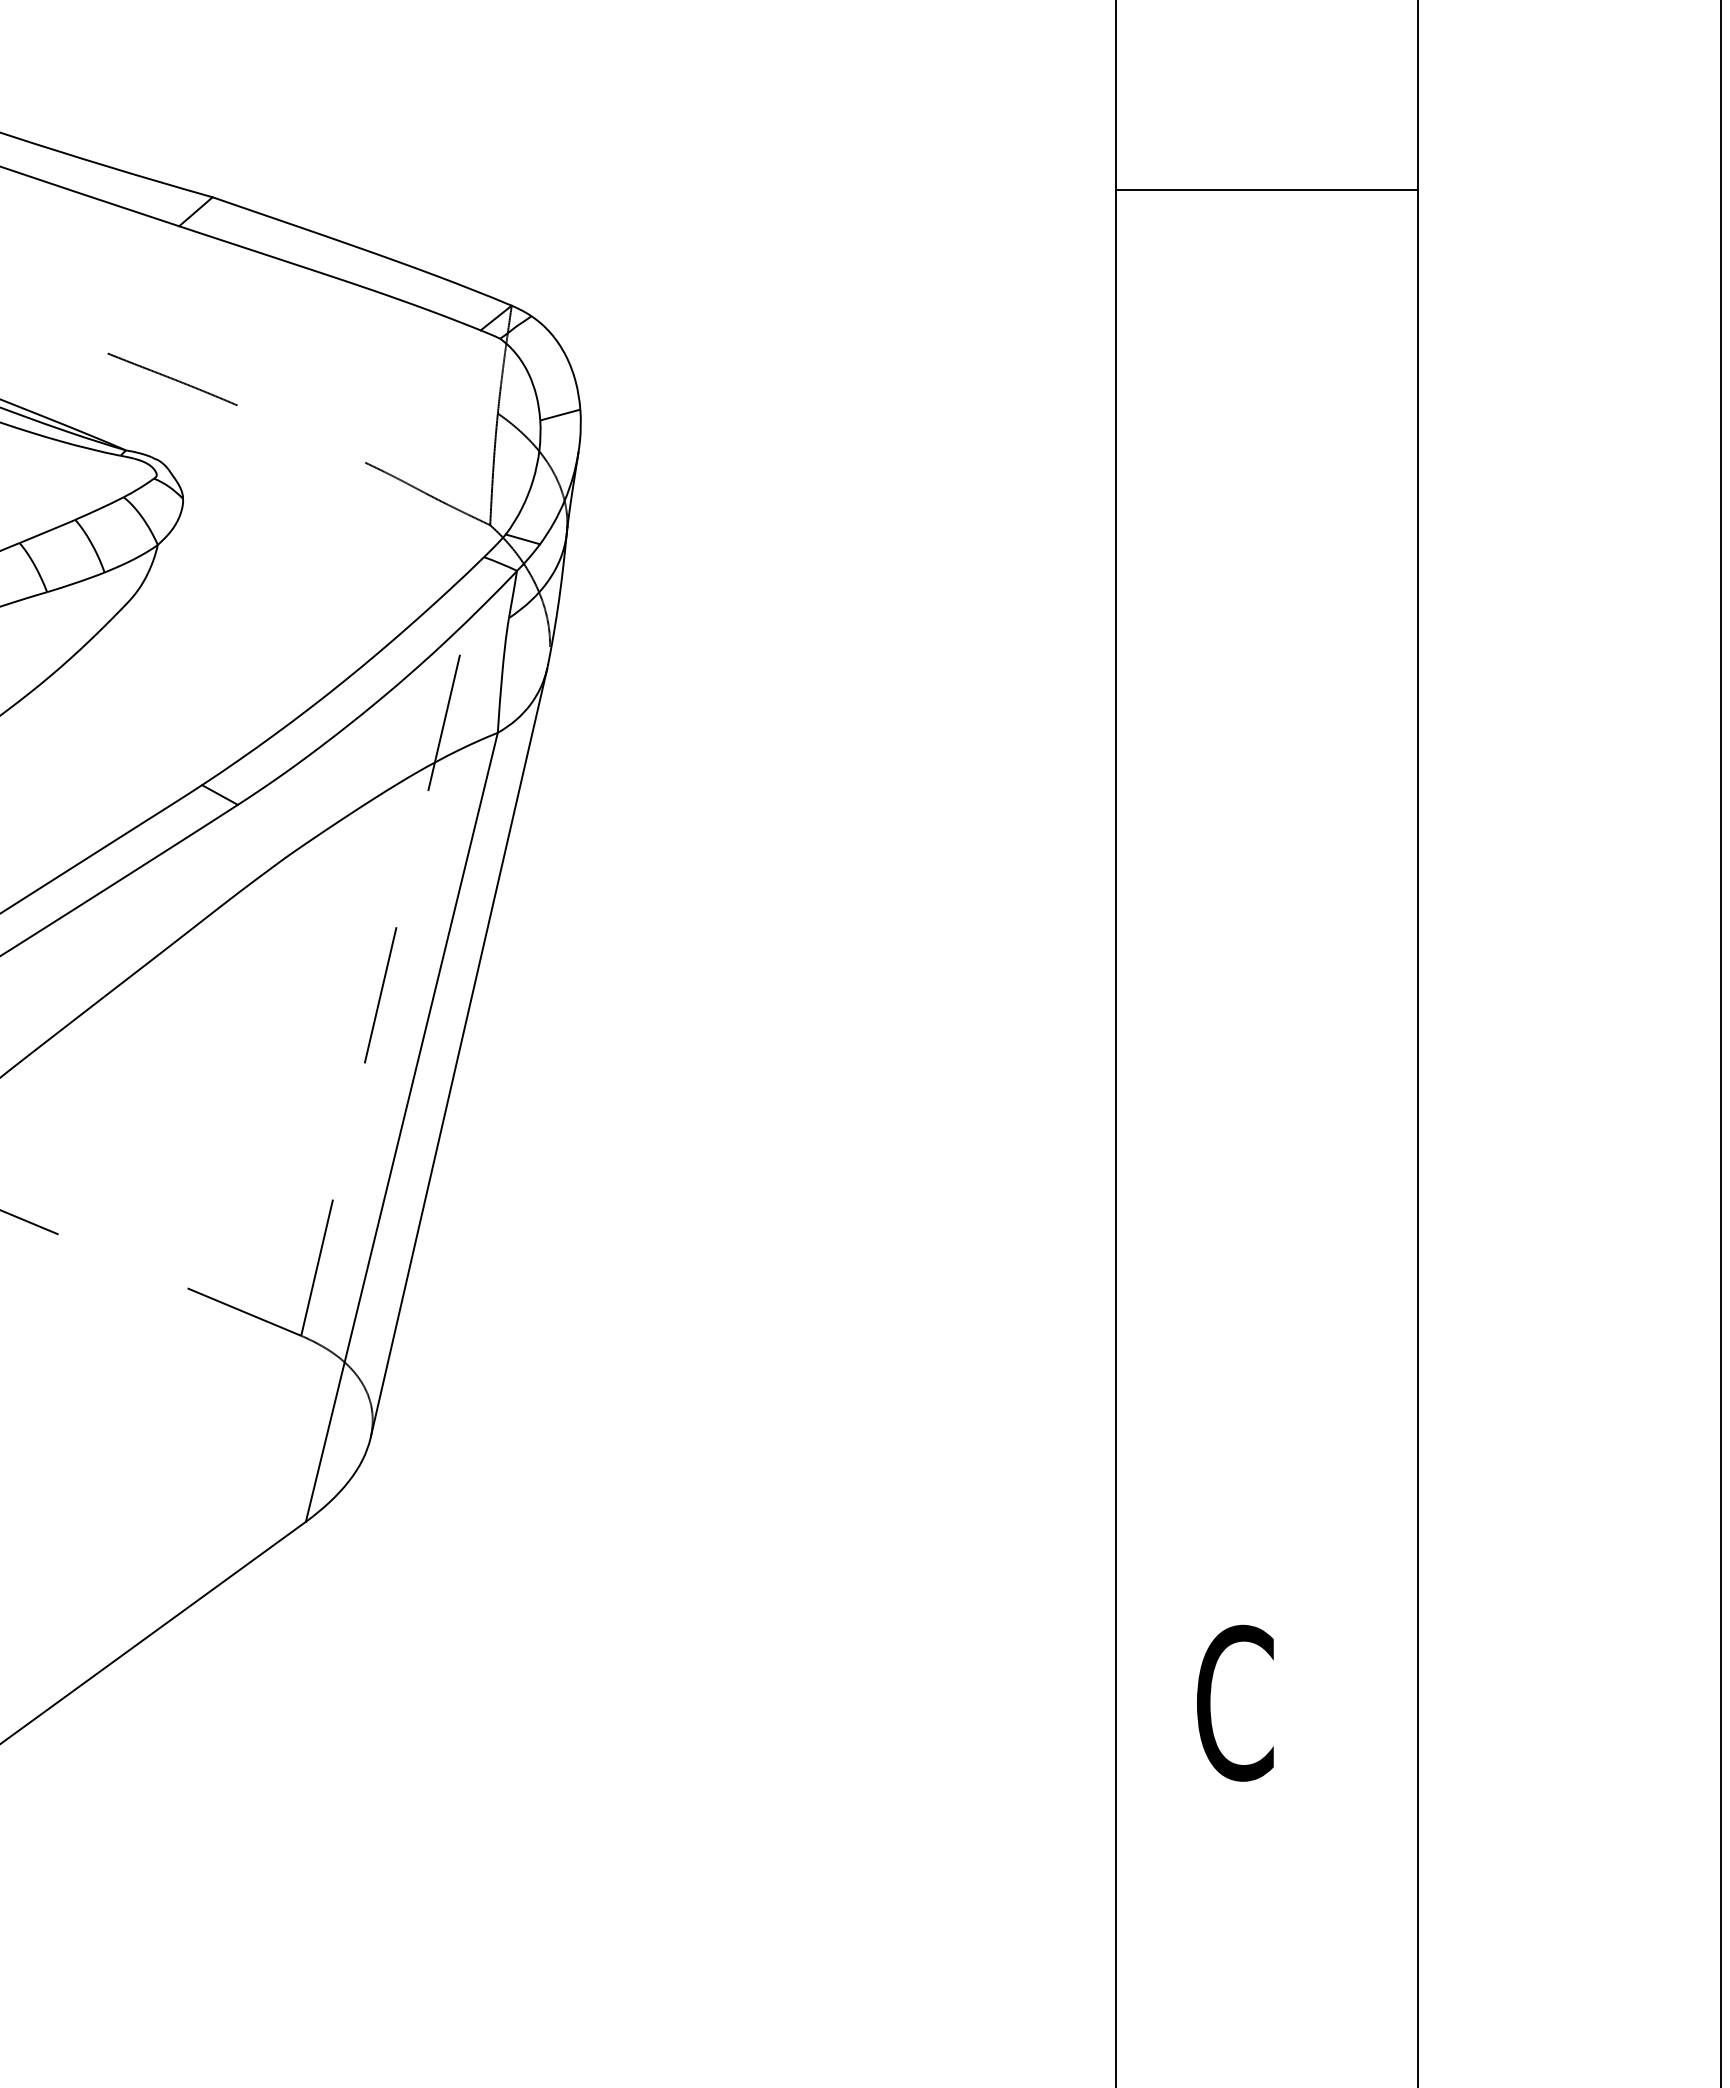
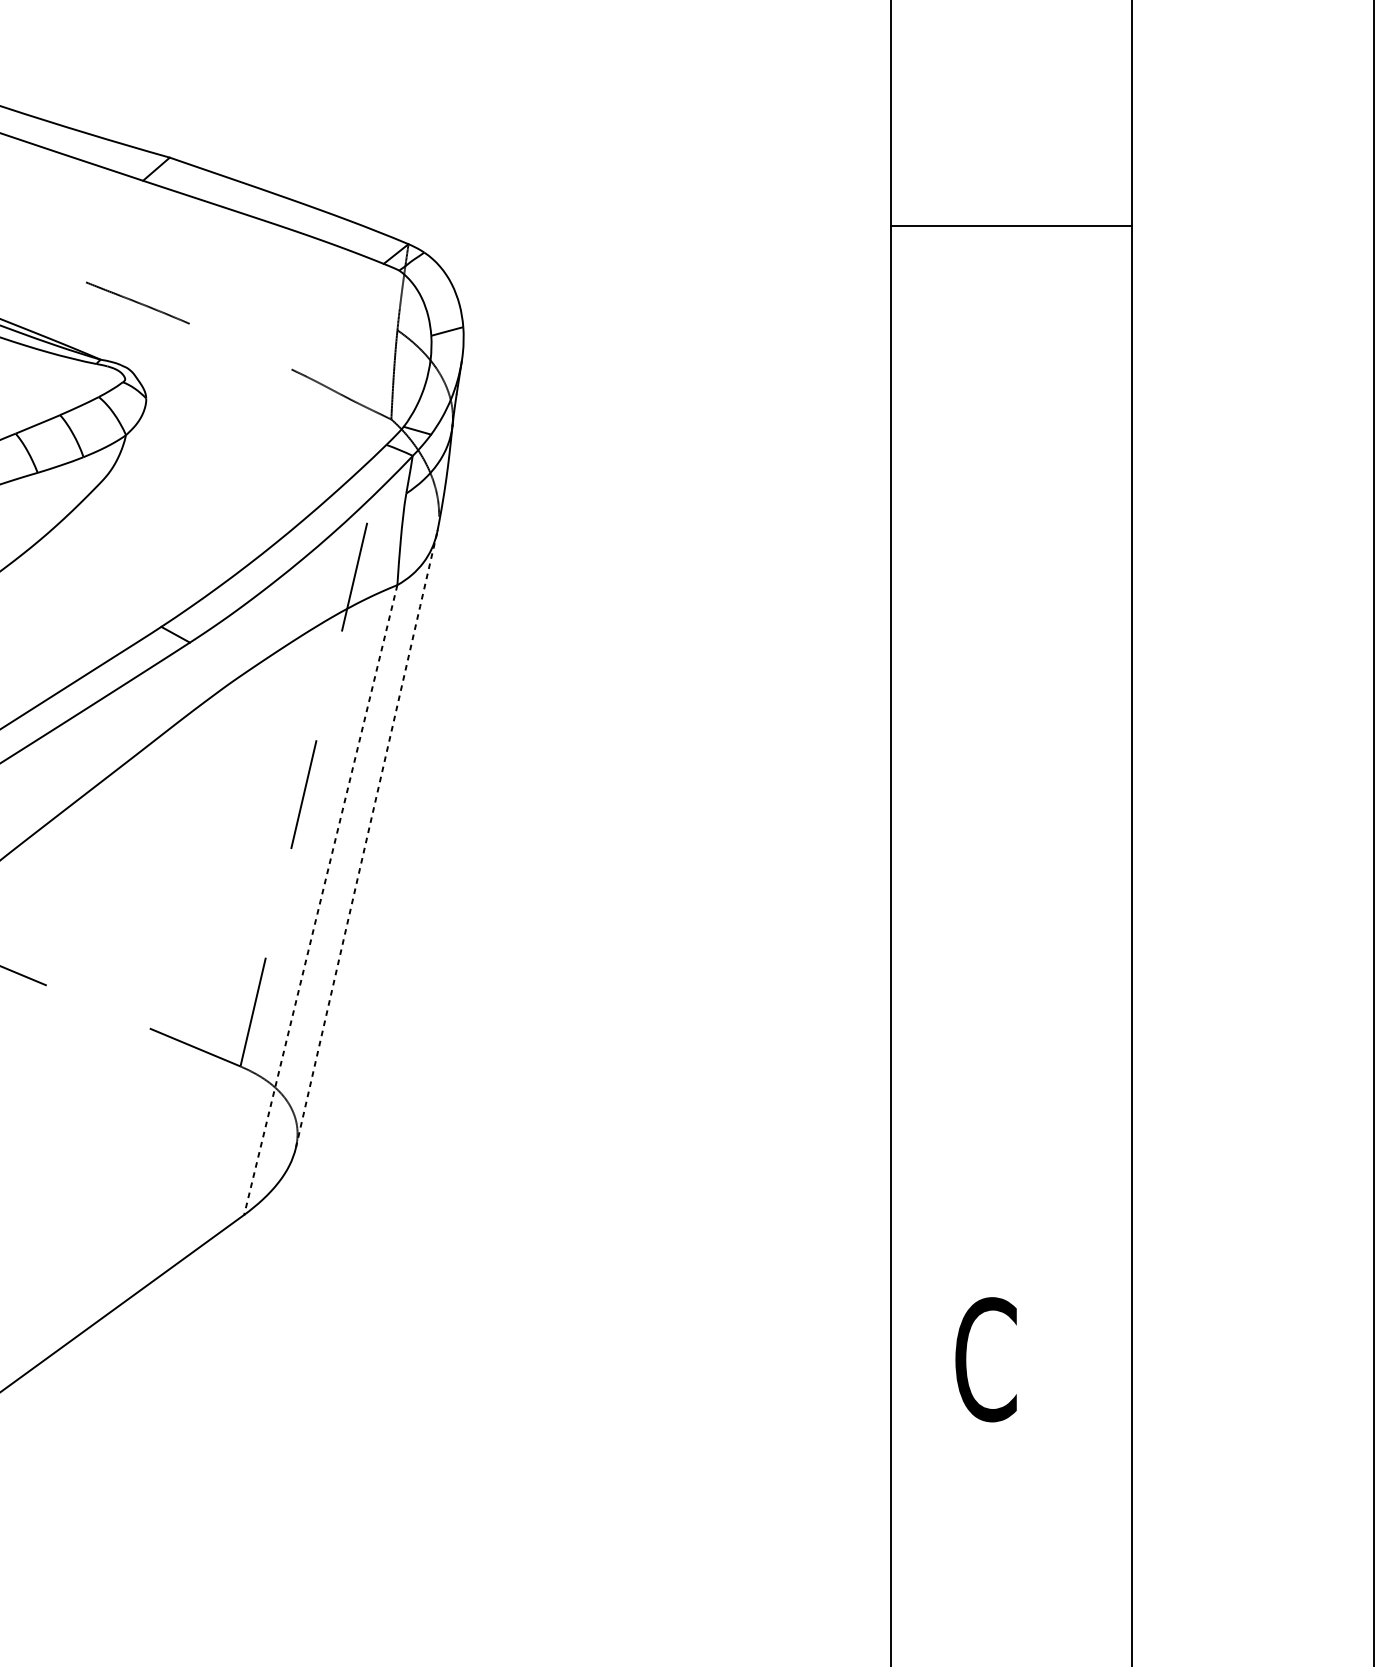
line: (1266, 189) -> (1010, 225), moved
line: (459, 1052) -> (366, 840), solid -> dashed
line: (401, 1127) -> (320, 900), solid -> dashed

